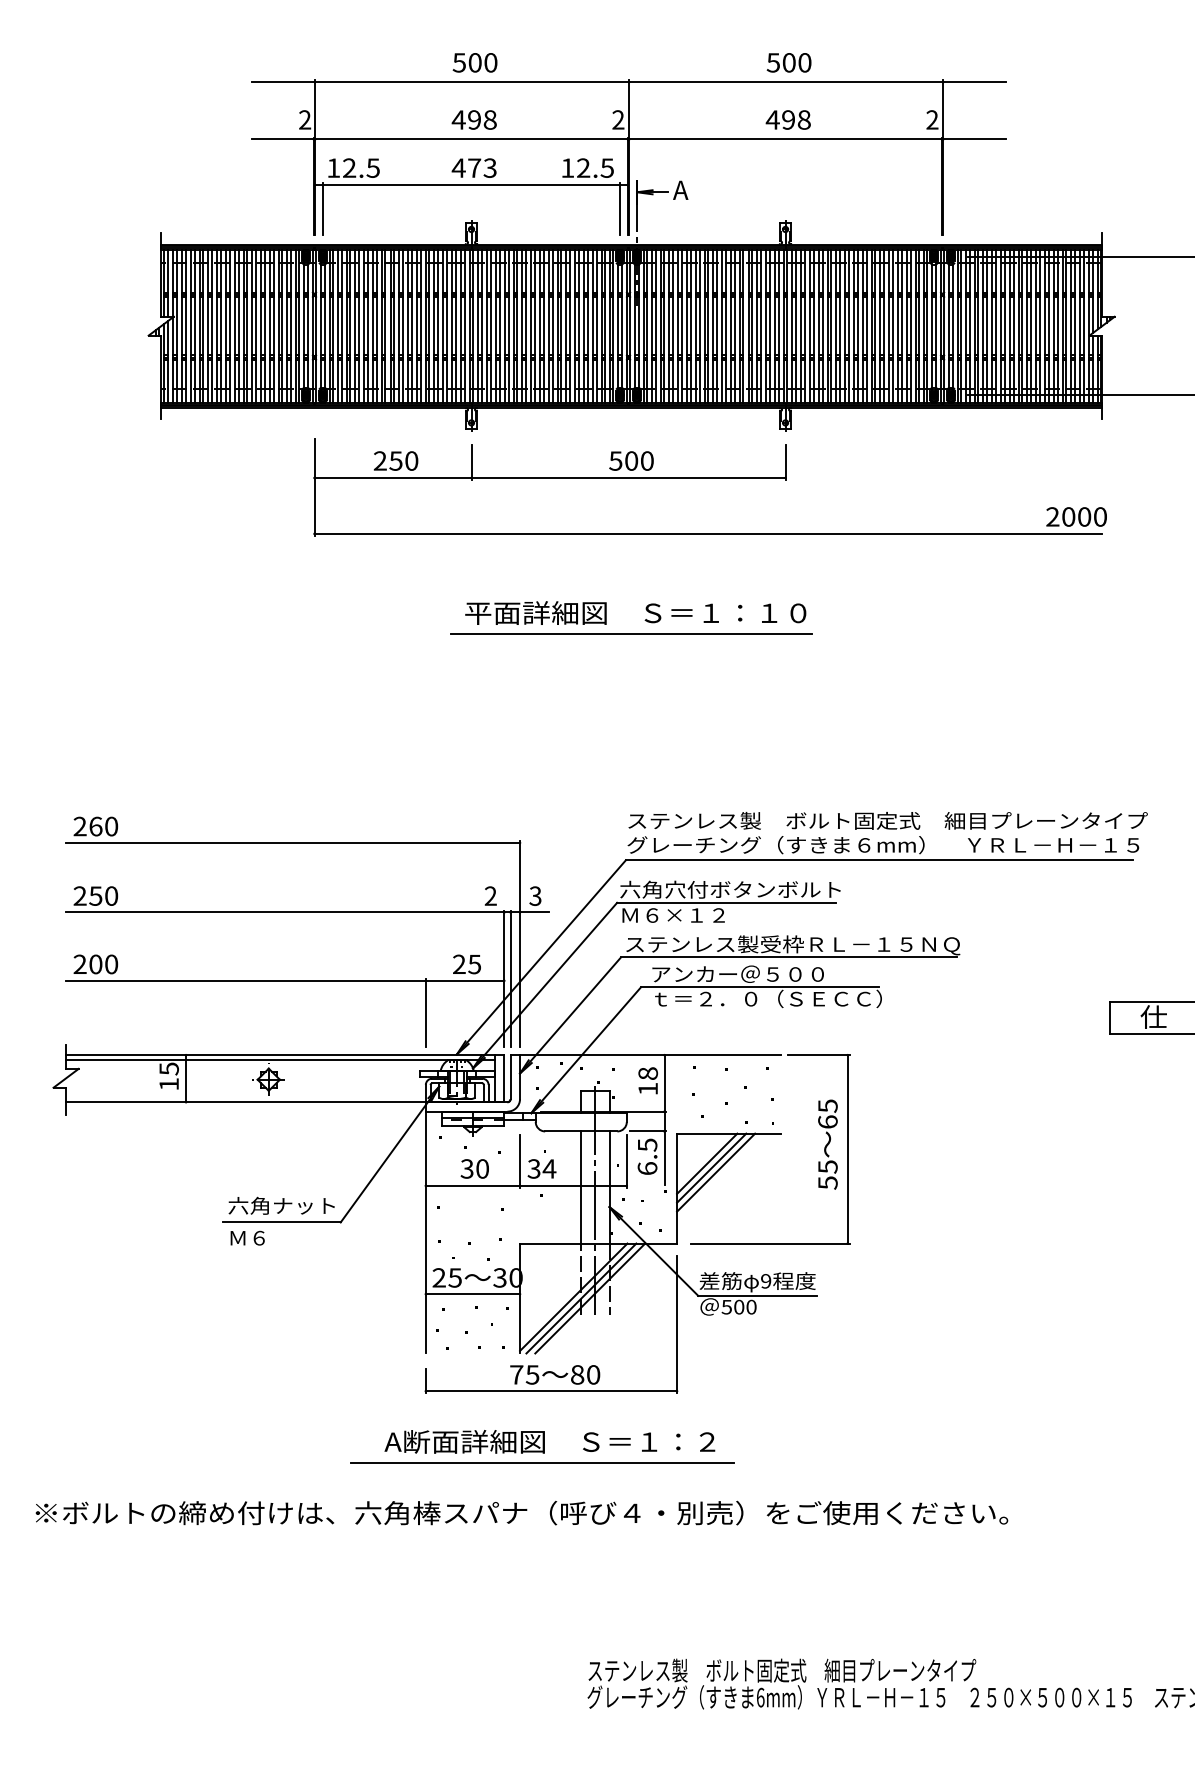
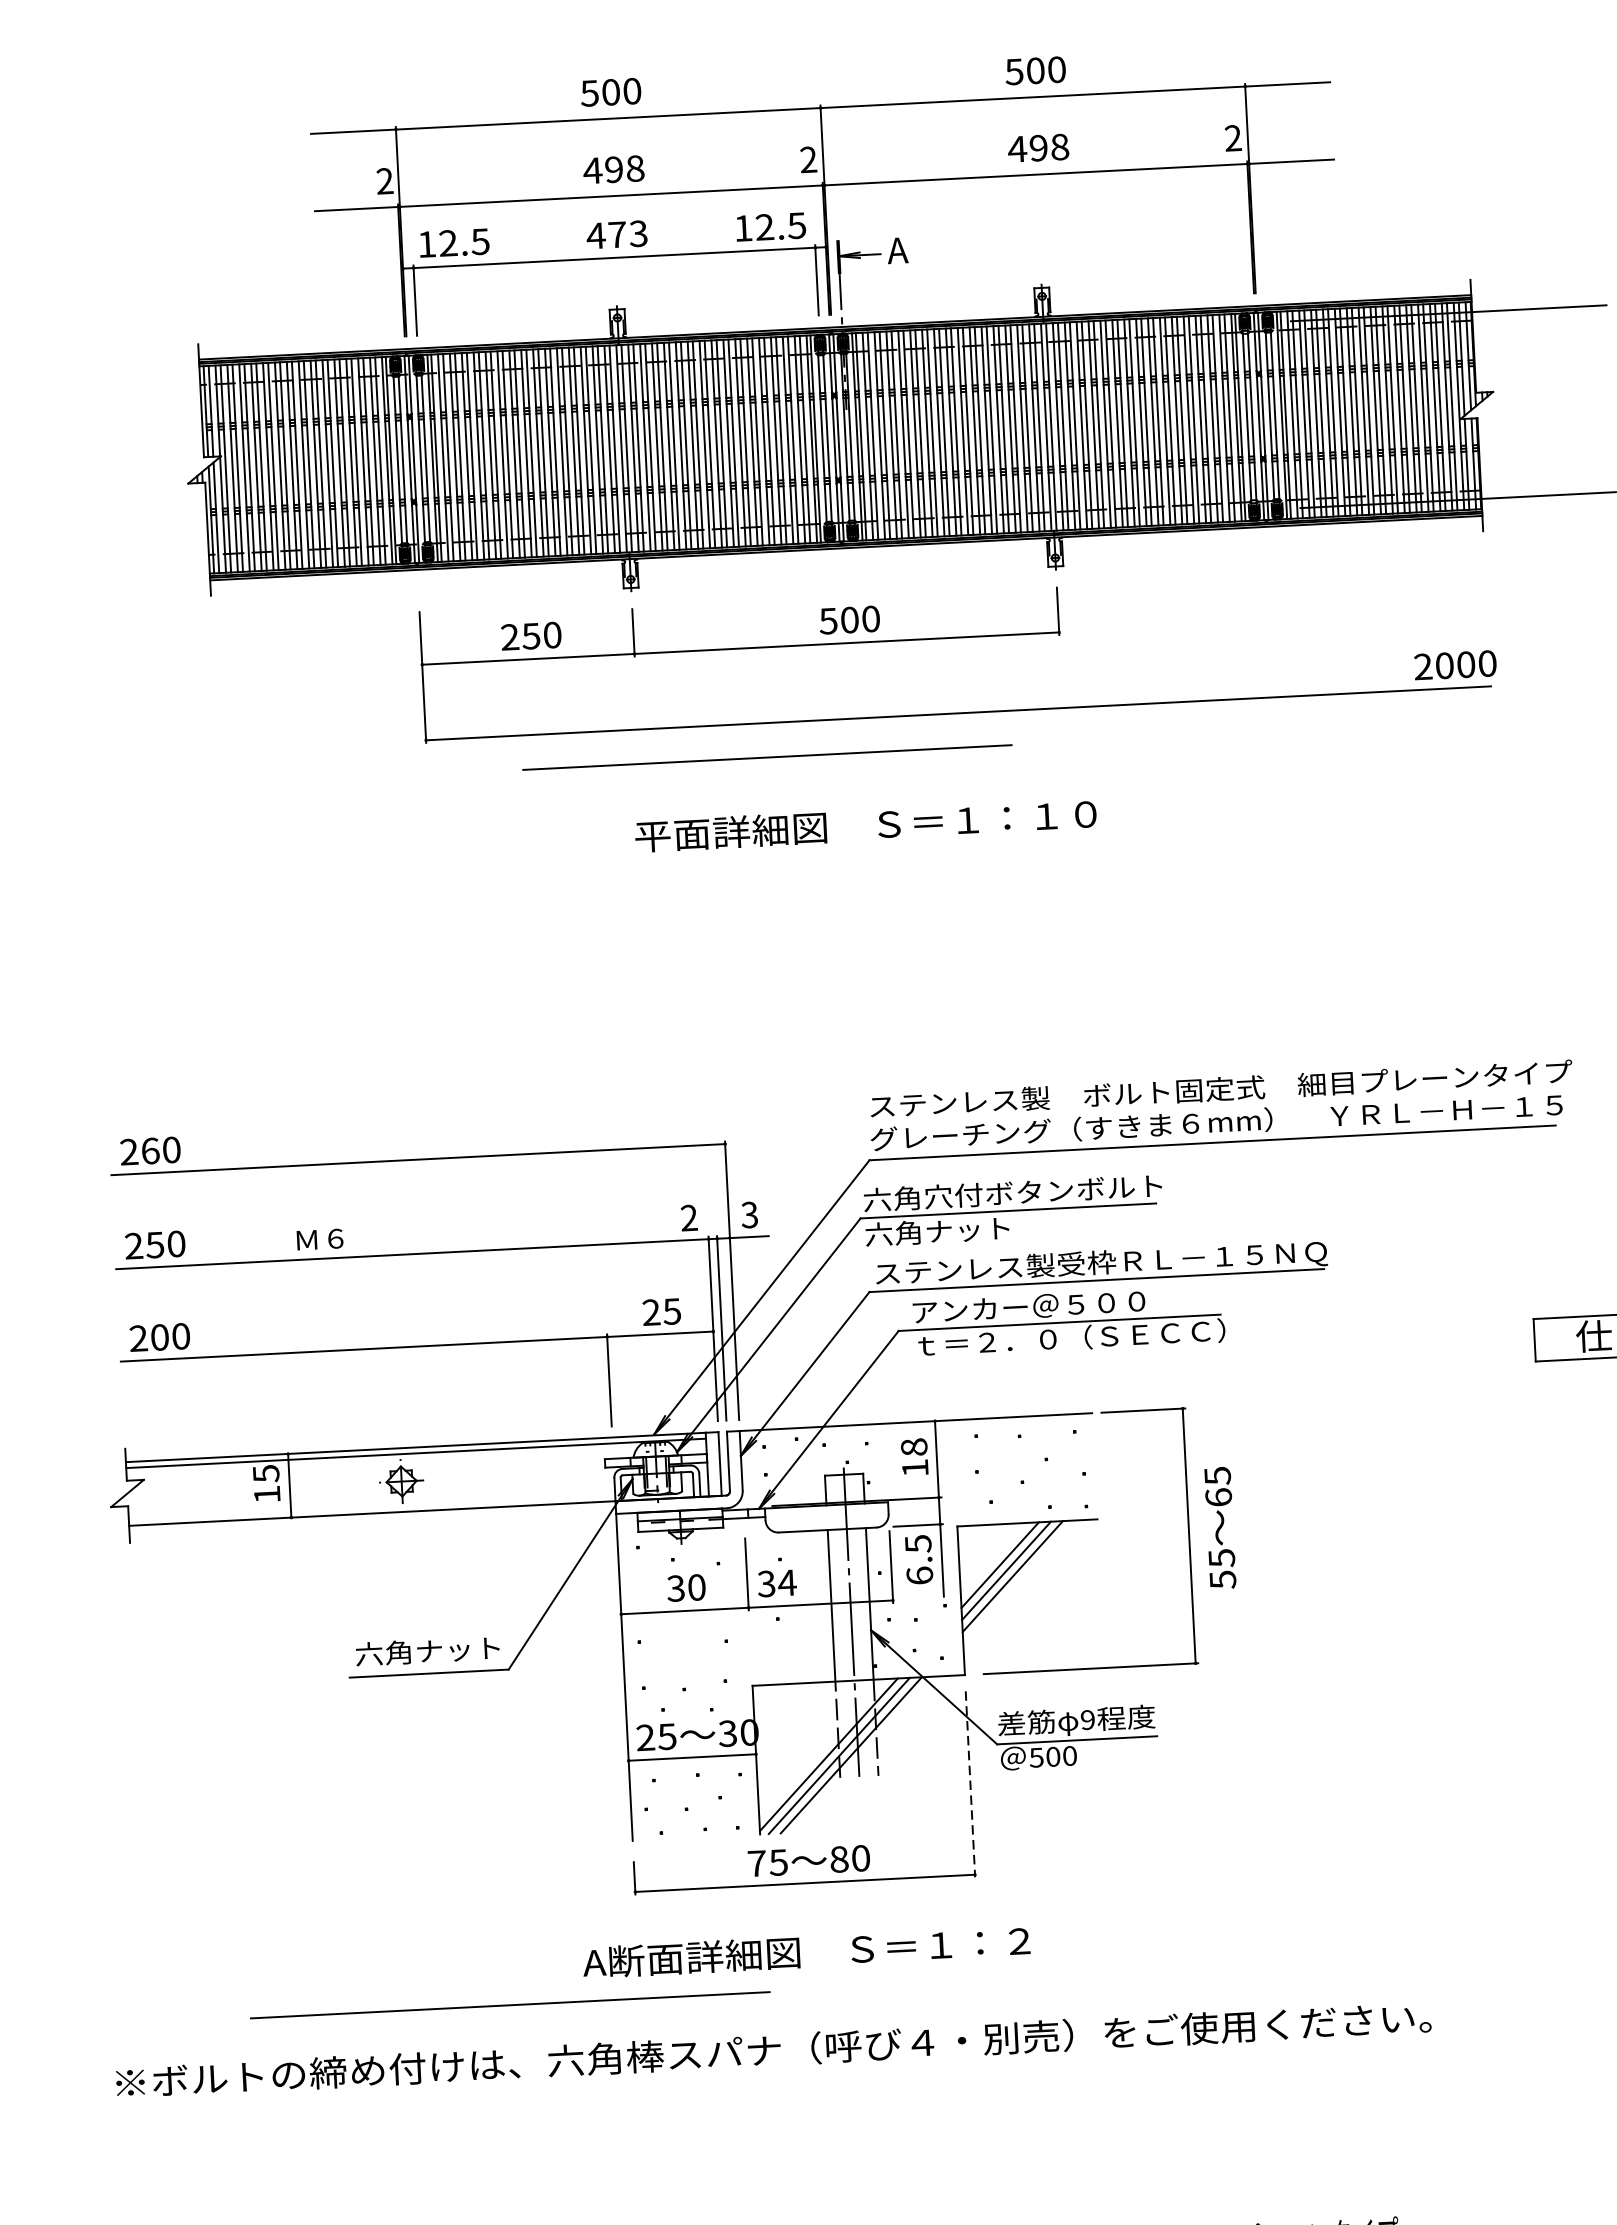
line: (631, 633) -> (767, 756), moved
text: (673, 915) -> (937, 1231), Ｍ６×１２ -> 六角ナット
text: (827, 1144) -> (1219, 1527), moved
text: (247, 1237) -> (319, 1238), moved
line: (677, 1324) -> (971, 1784), solid -> dashed
line: (542, 1462) -> (510, 2004), moved

